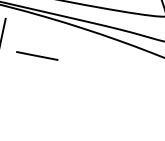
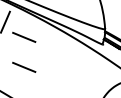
line: (47, 103) -> (24, 66), added

